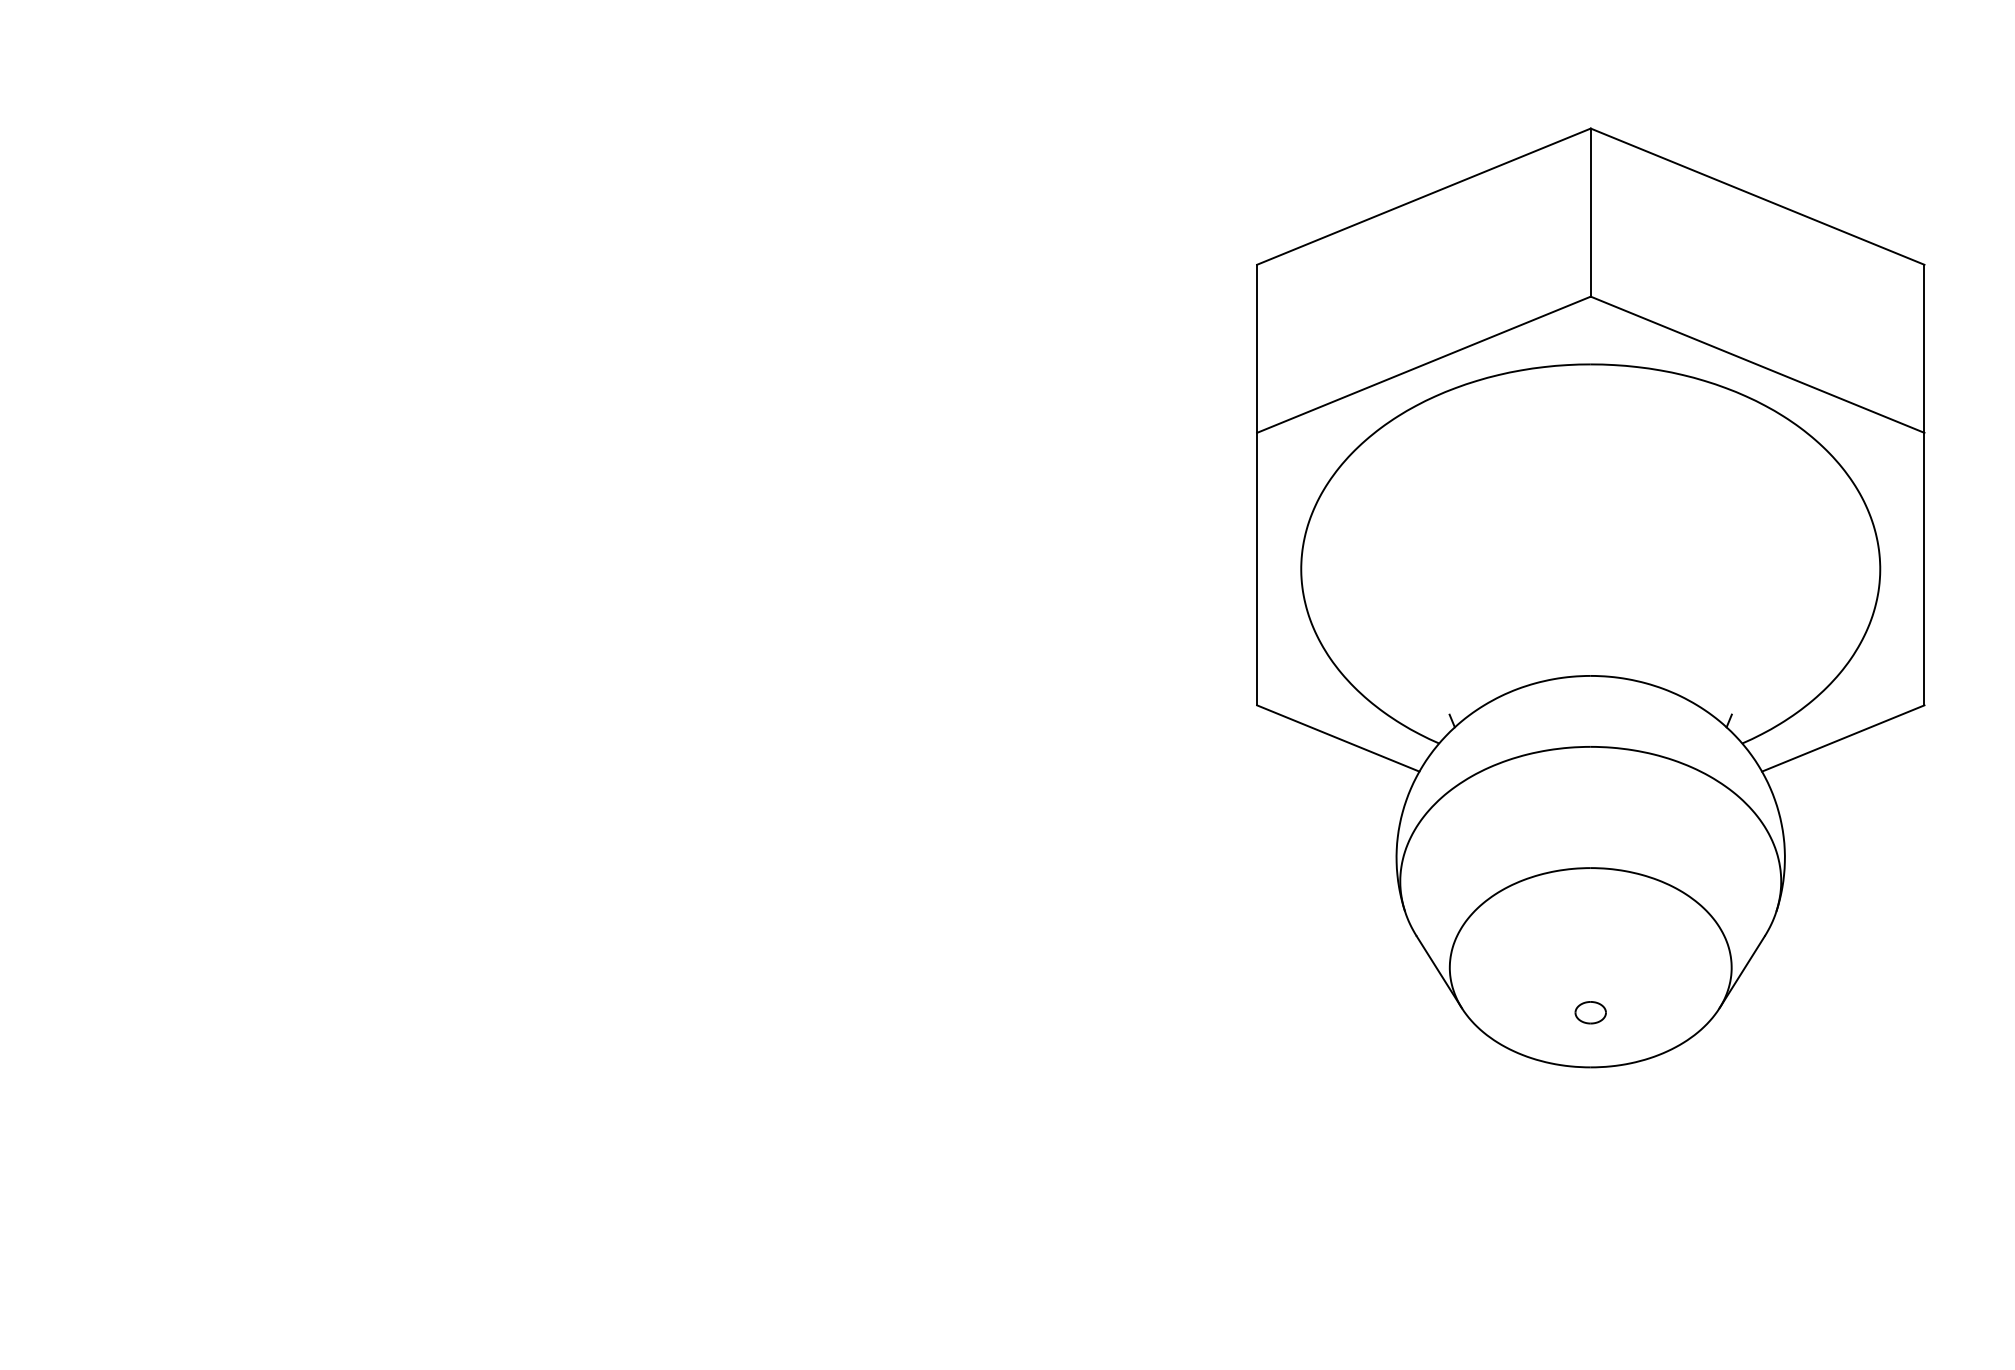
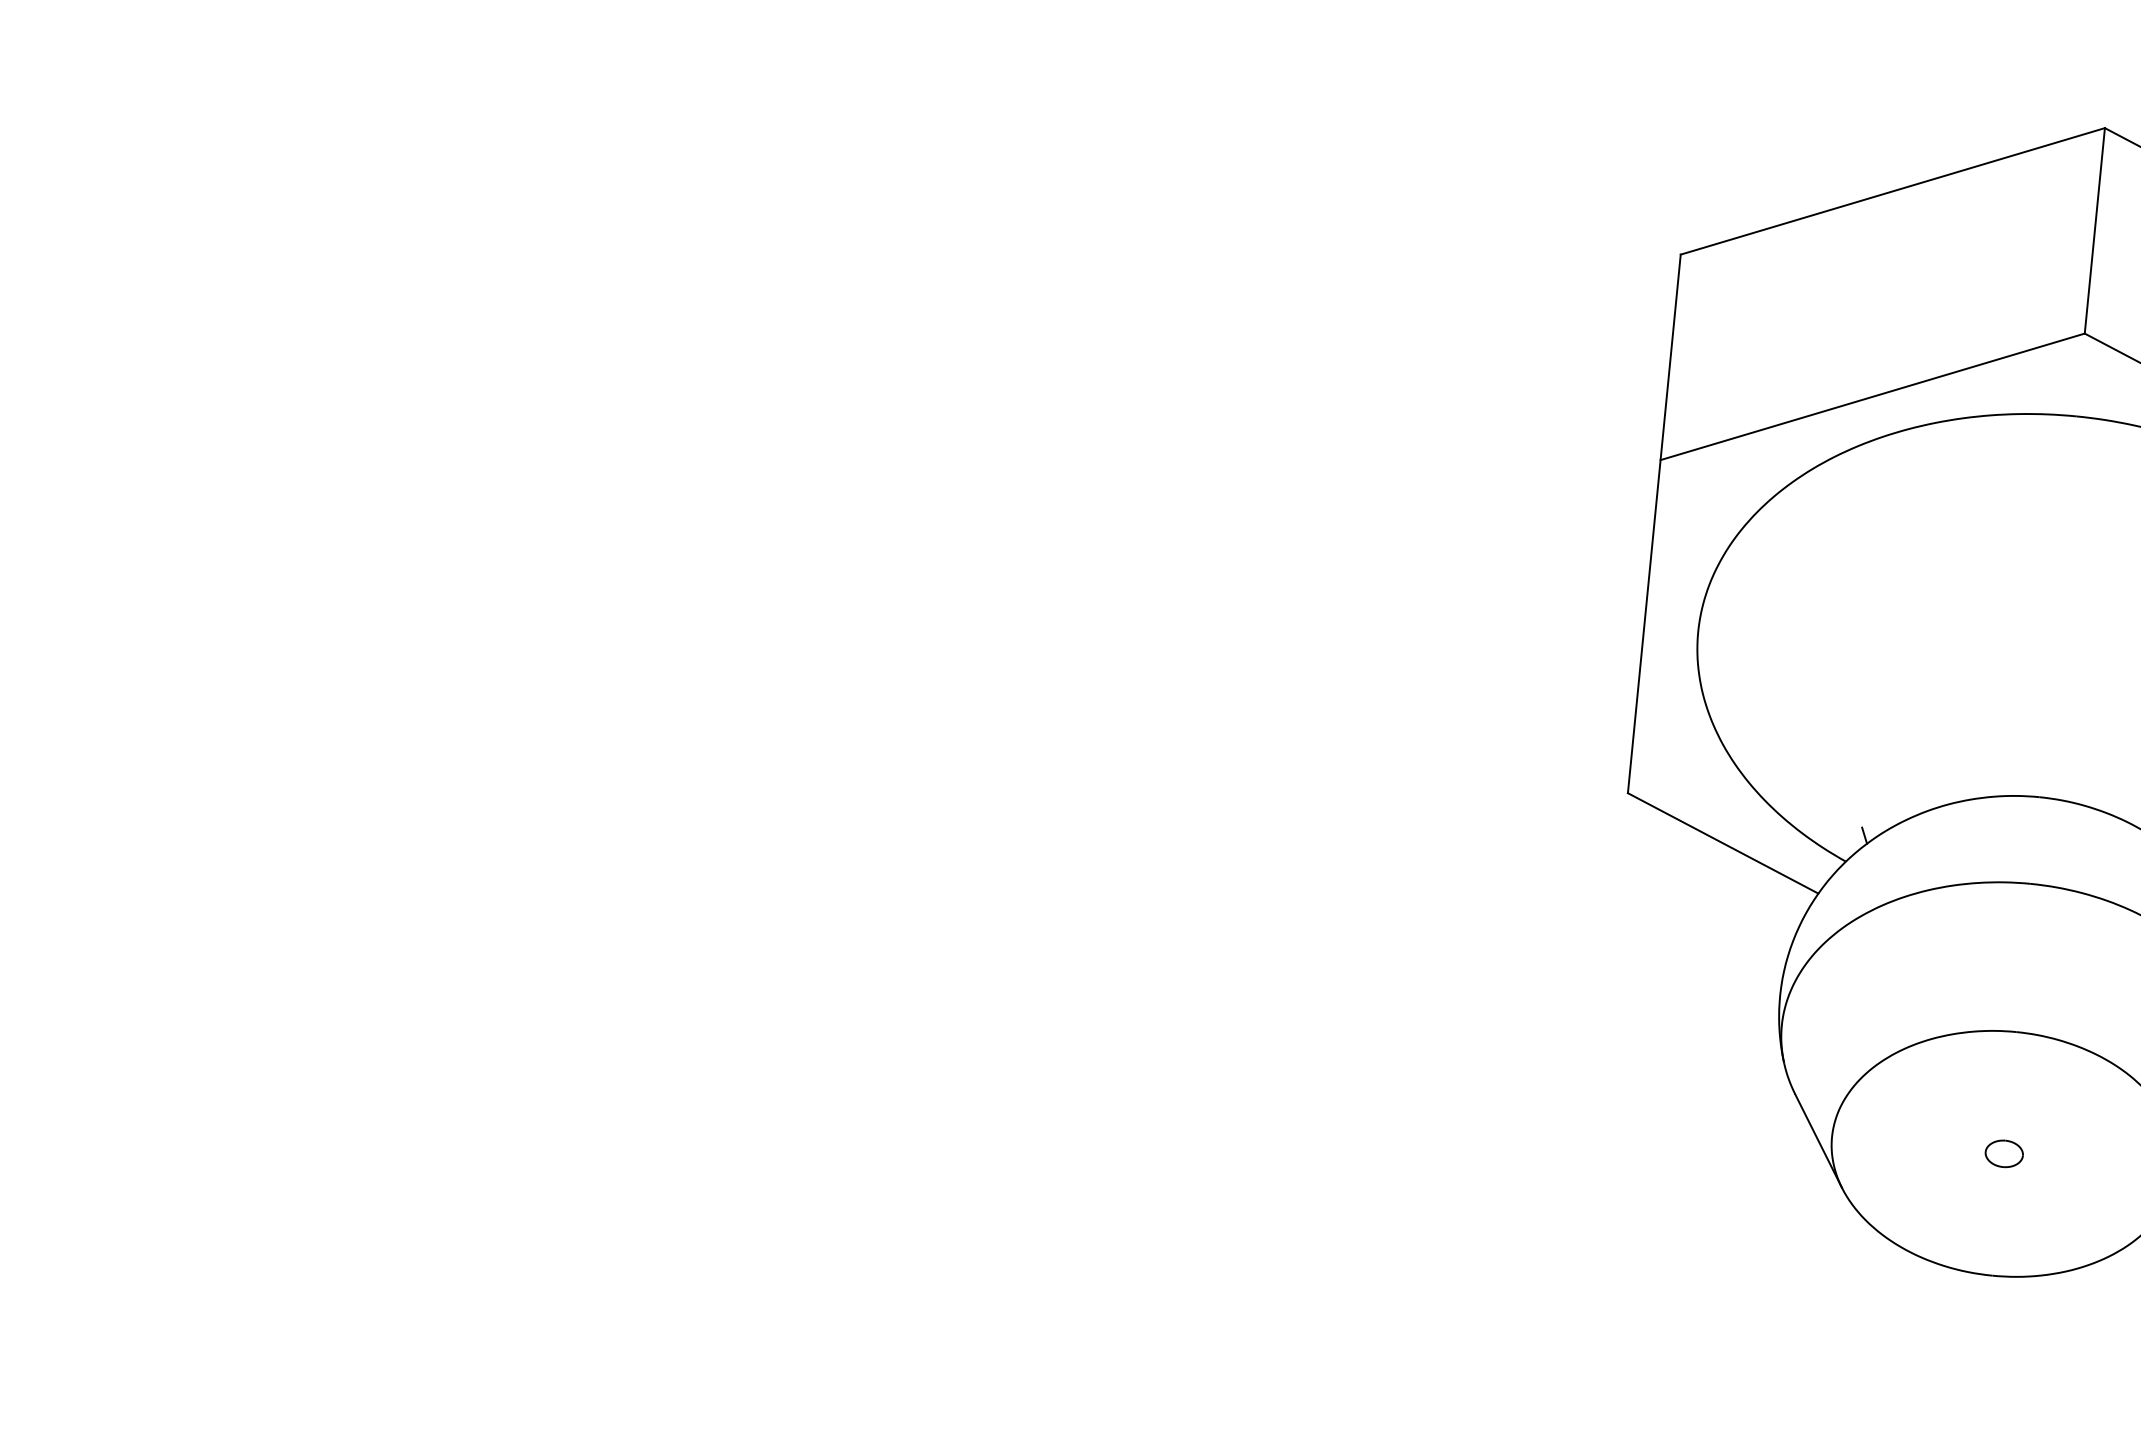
part: (1590, 1012) -> (2004, 1153), moved

